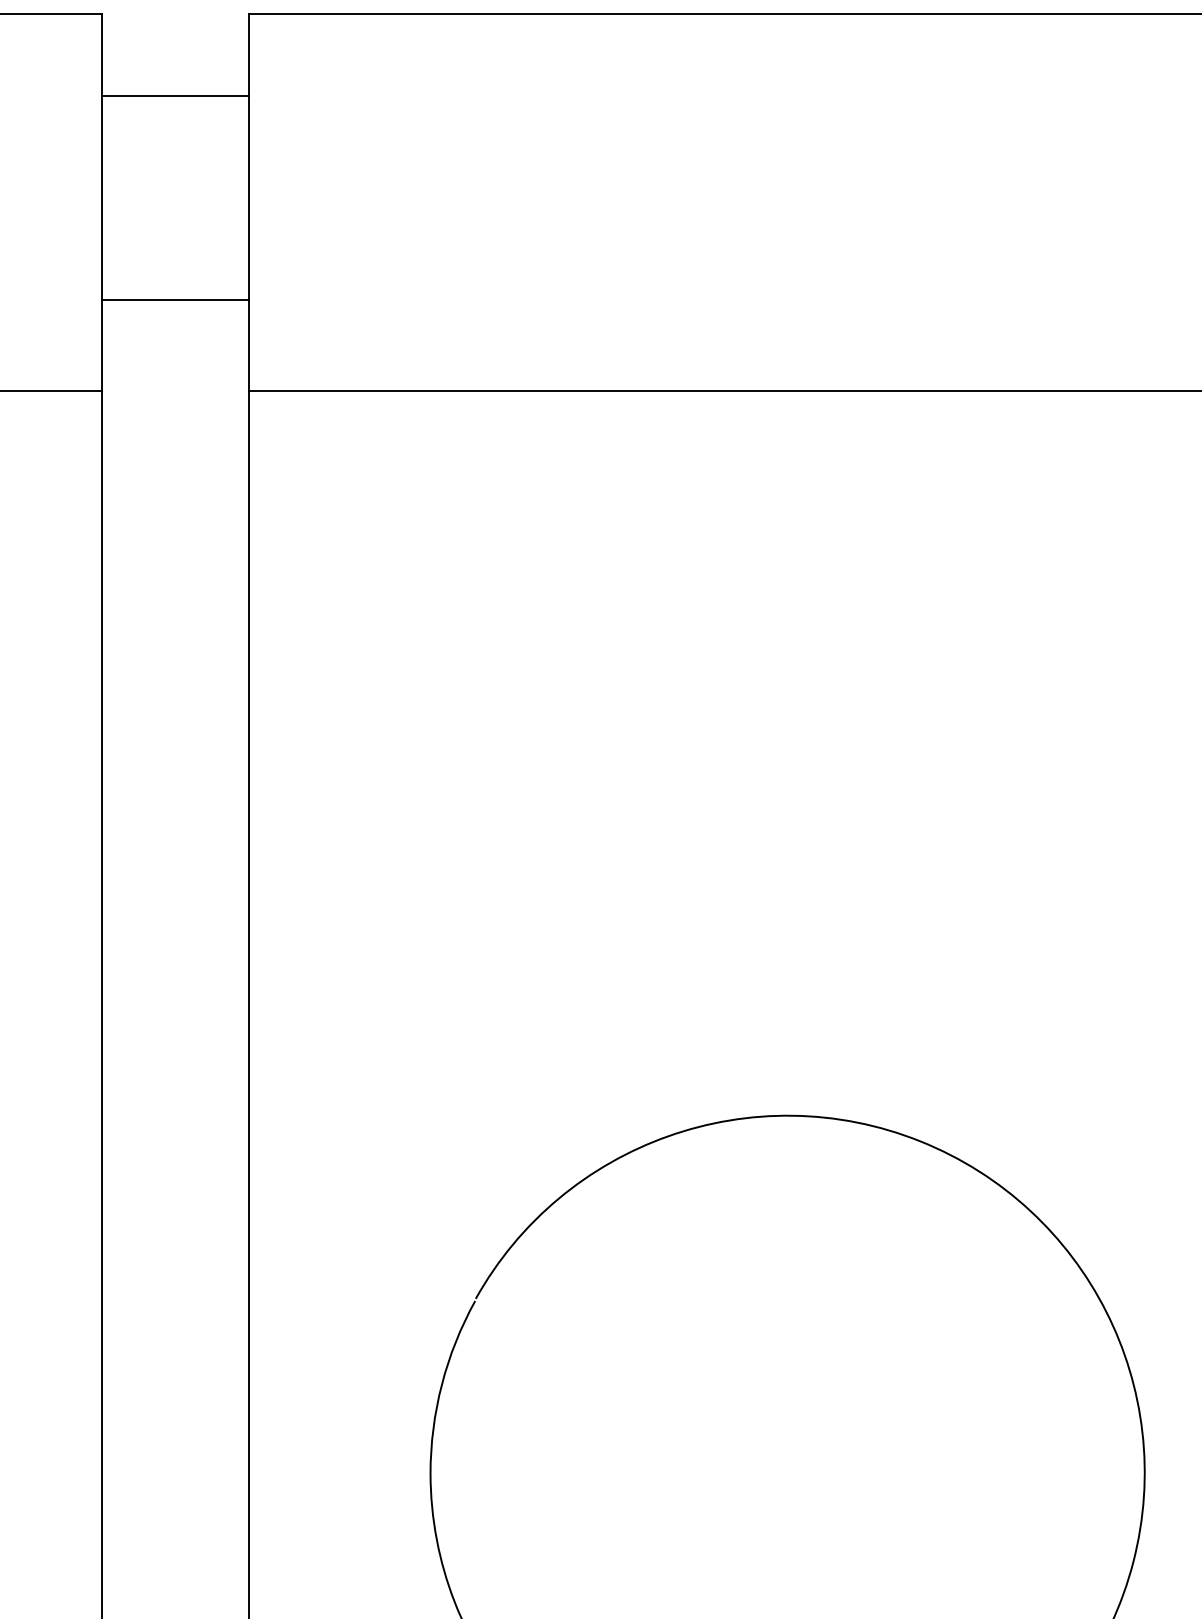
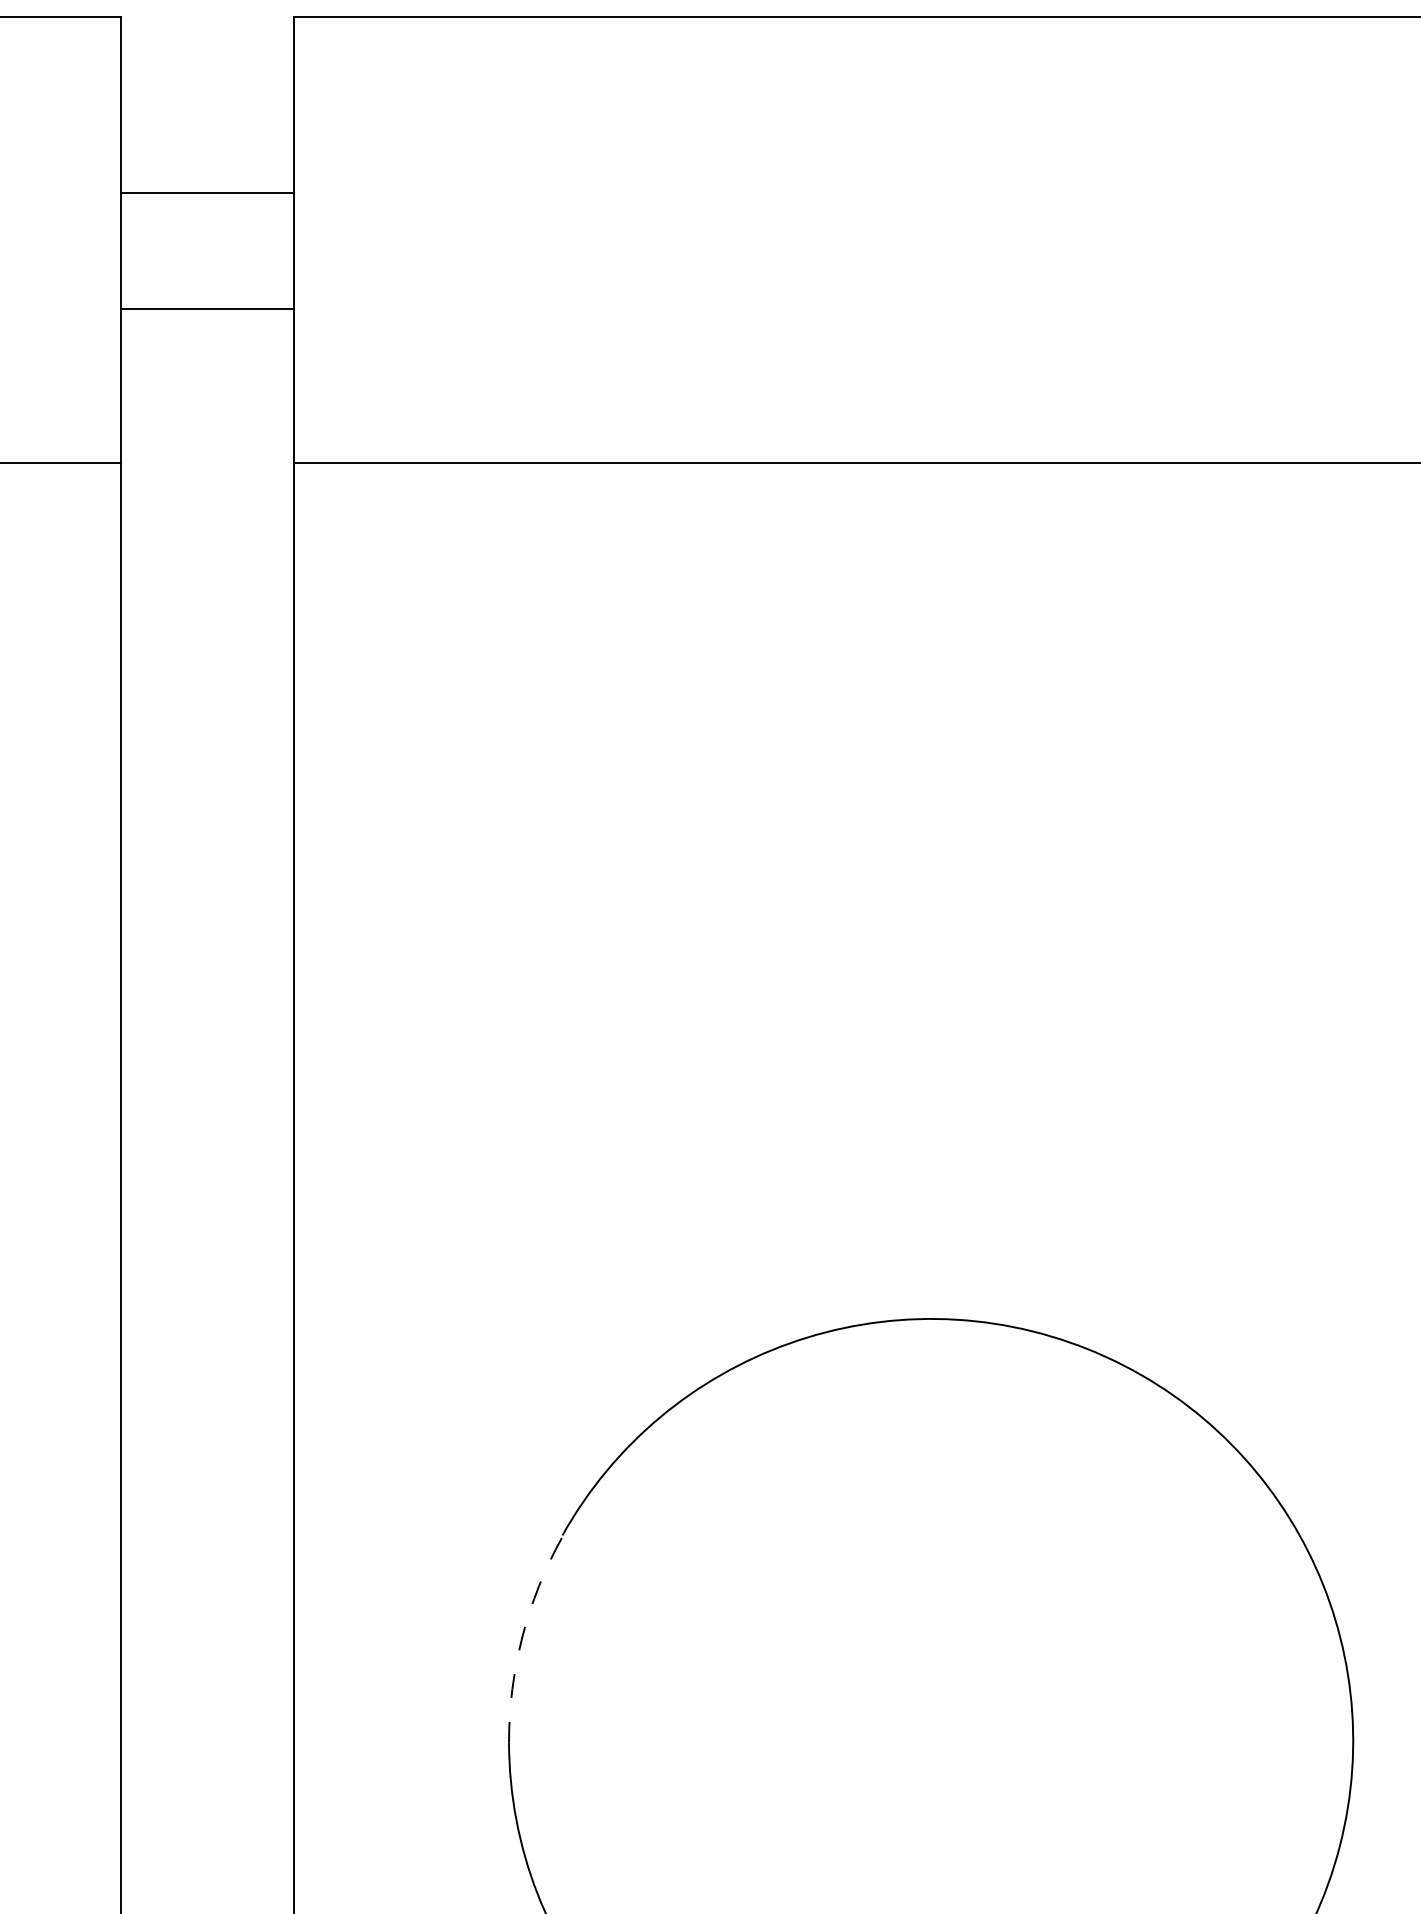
line: (175, 95) -> (207, 193), moved
line: (175, 299) -> (207, 309), moved
arc: (441, 1384) -> (522, 1636), solid -> dashed

